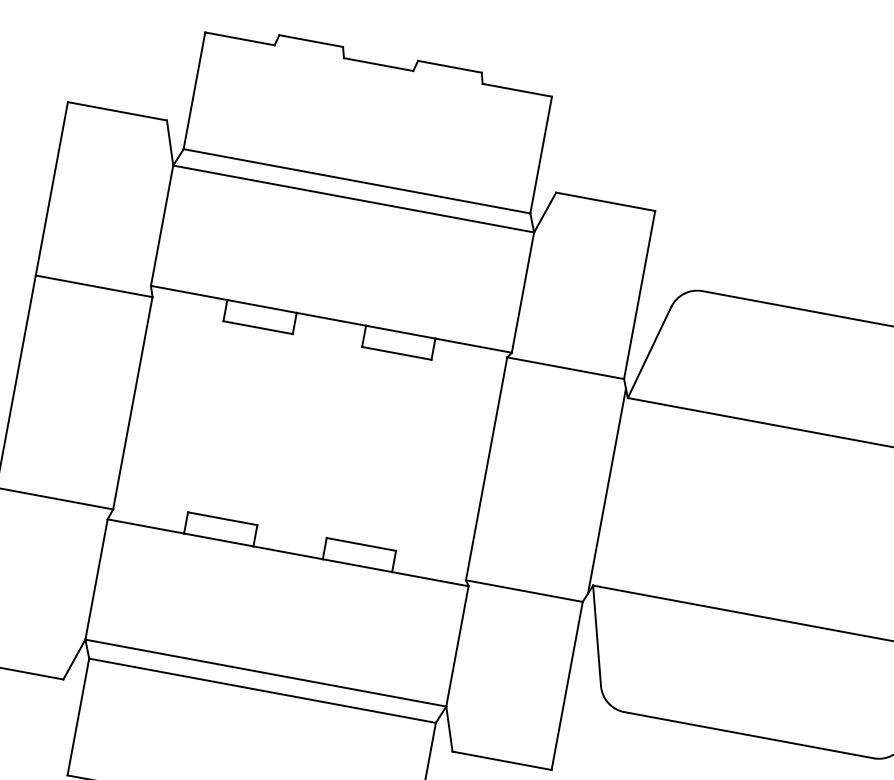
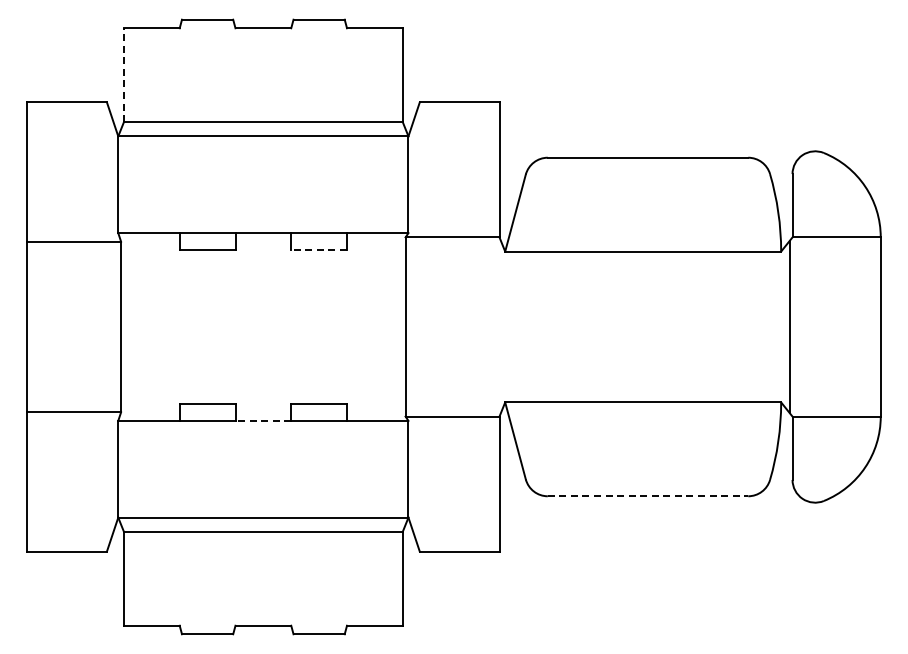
line: (193, 91) -> (123, 75), solid -> dashed
line: (397, 353) -> (319, 250), solid -> dashed
line: (607, 490) -> (502, 326), removed
line: (288, 552) -> (263, 420), solid -> dashed
line: (749, 735) -> (648, 496), solid -> dashed

